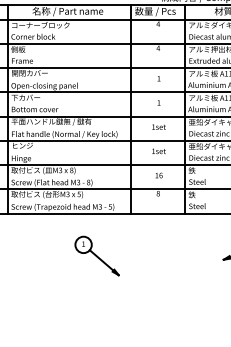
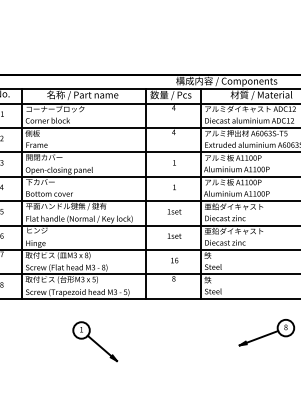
part: (97, 255) -> (95, 341), moved

